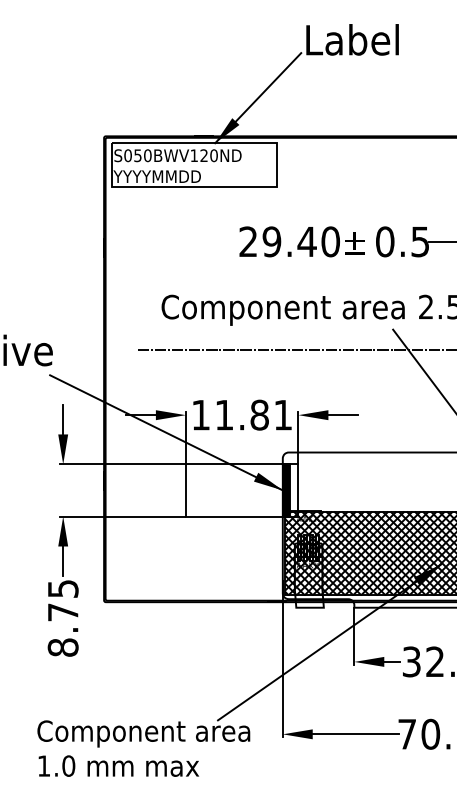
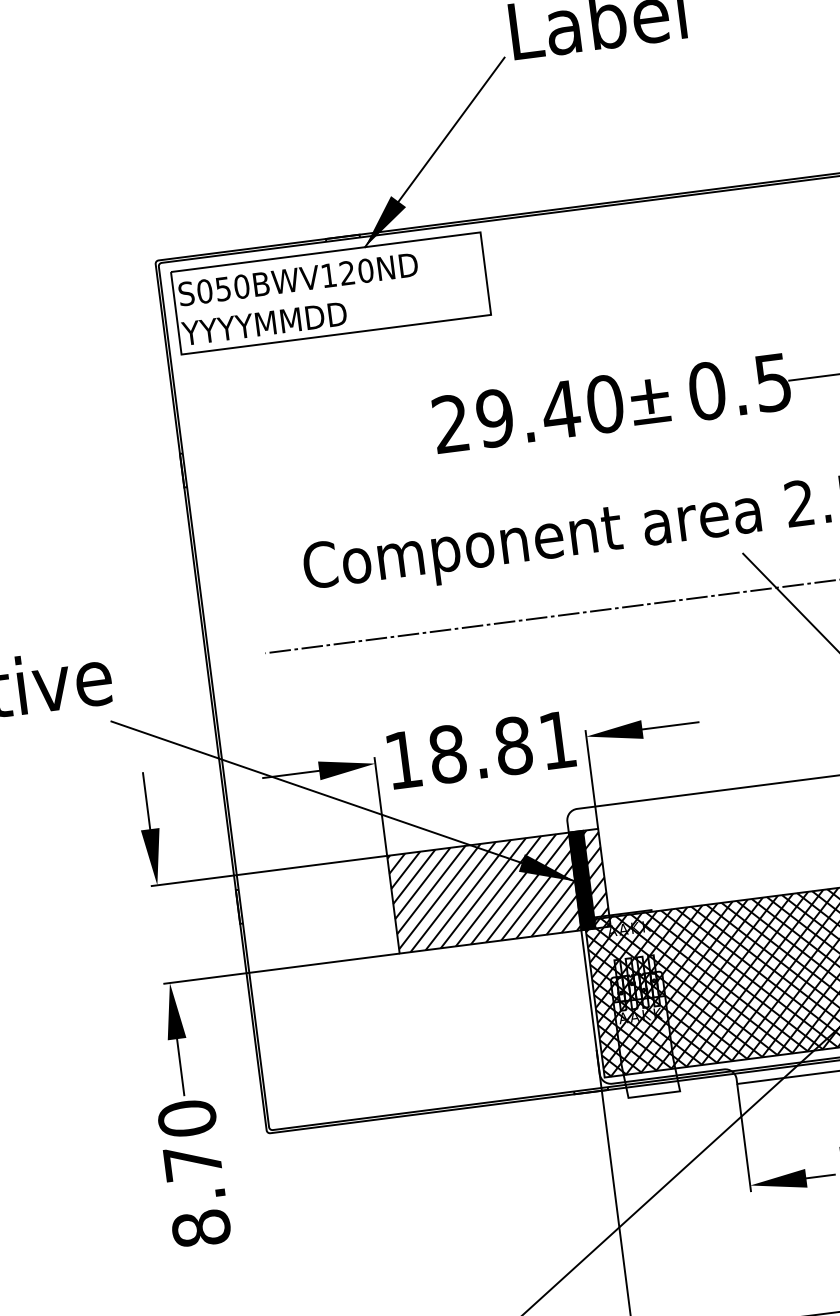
text: (224, 414) -> (447, 753), 11.81 -> 18.81
hatch: (241, 490) -> (497, 891), added
text: (62, 588) -> (185, 1117), 8.75 -> 8.70

